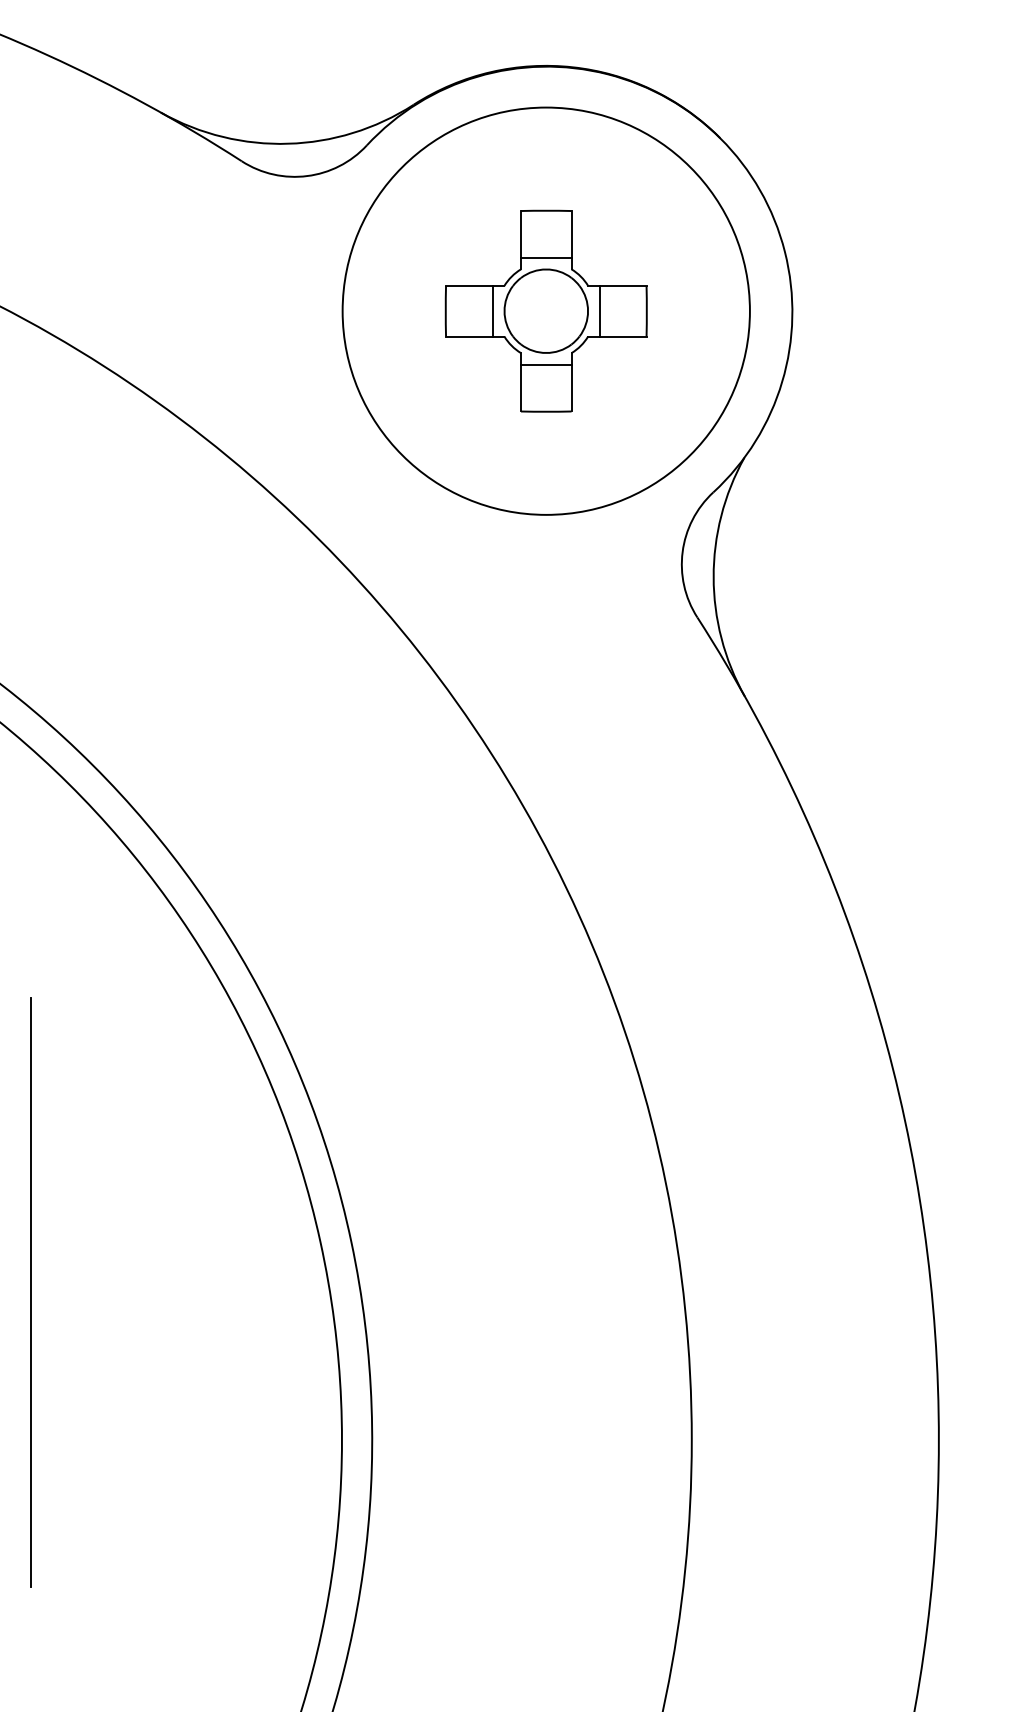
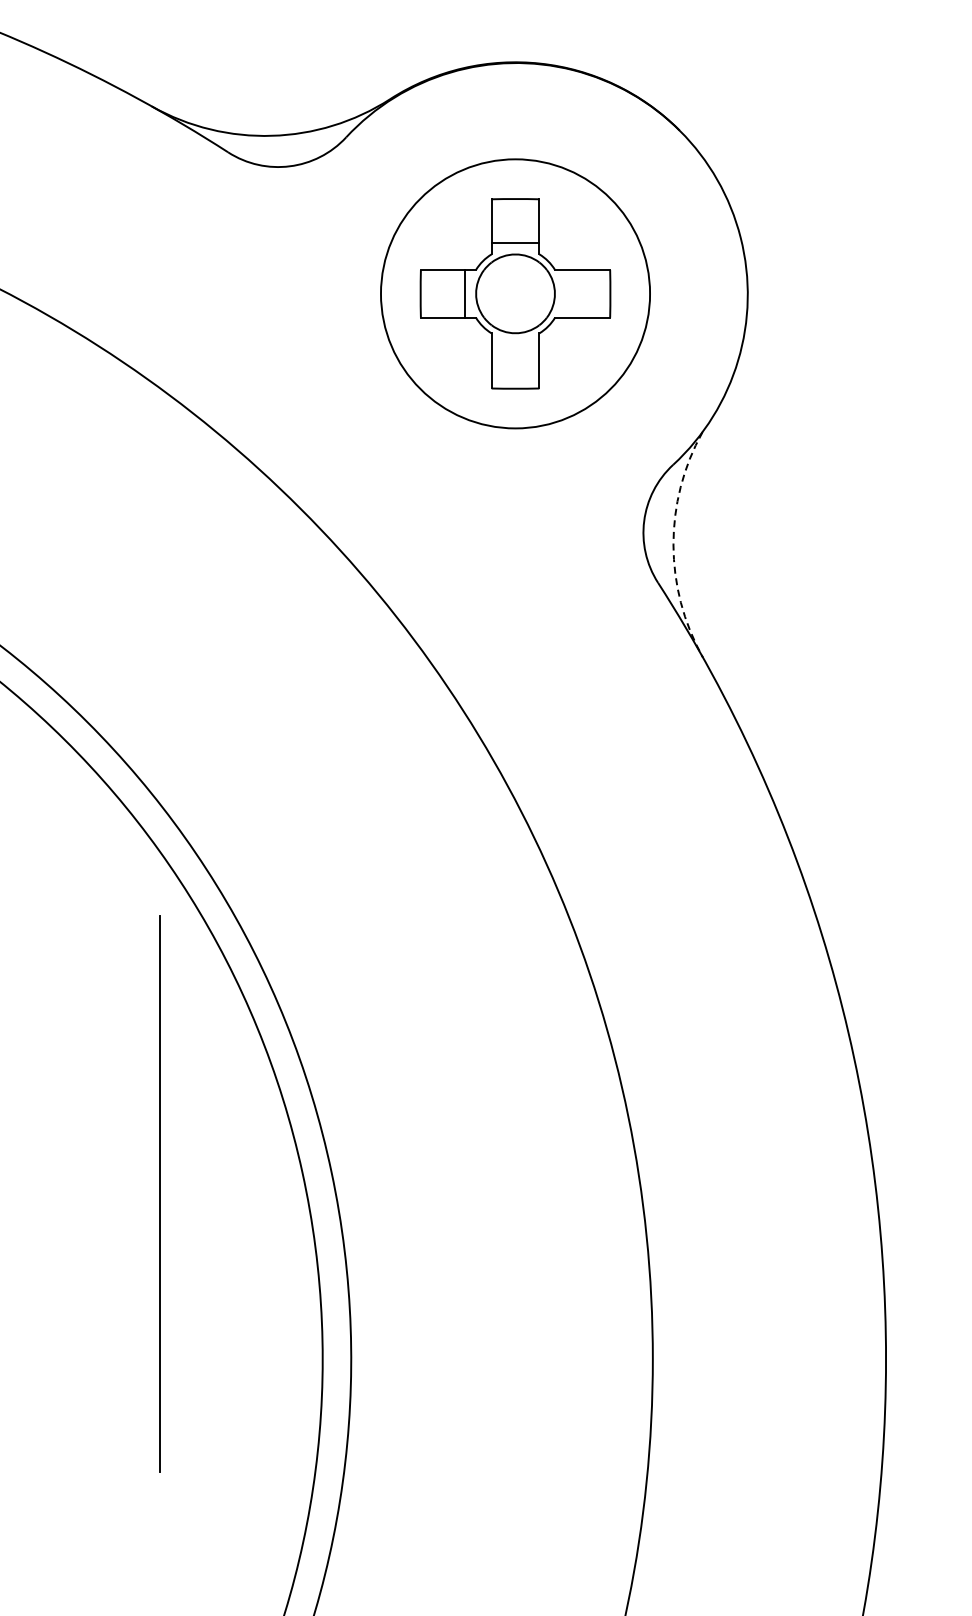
circle: (546, 310) -> (515, 293), size x0.7
line: (599, 310) -> (565, 293), removed
line: (546, 364) -> (515, 344), removed
arc: (713, 576) -> (673, 544), solid -> dashed
line: (30, 1292) -> (159, 1193), moved

